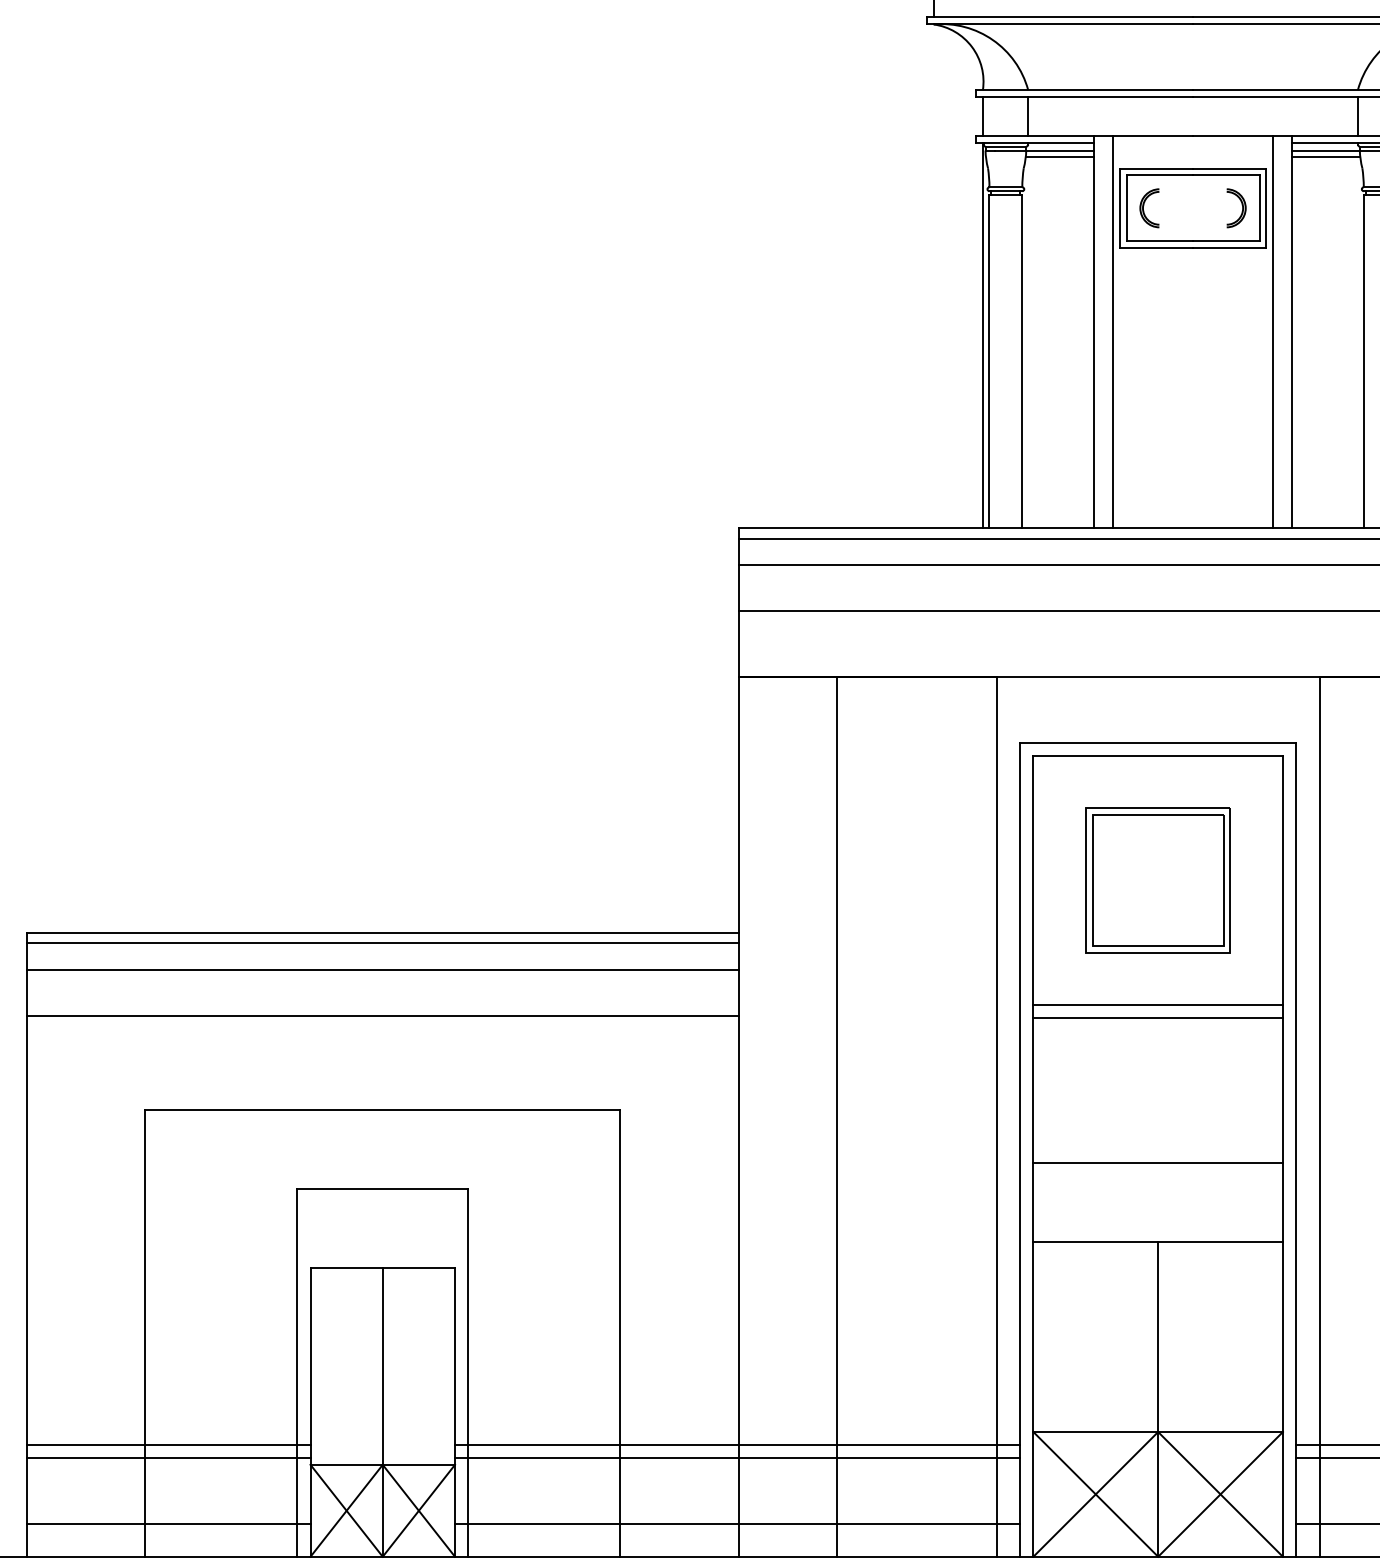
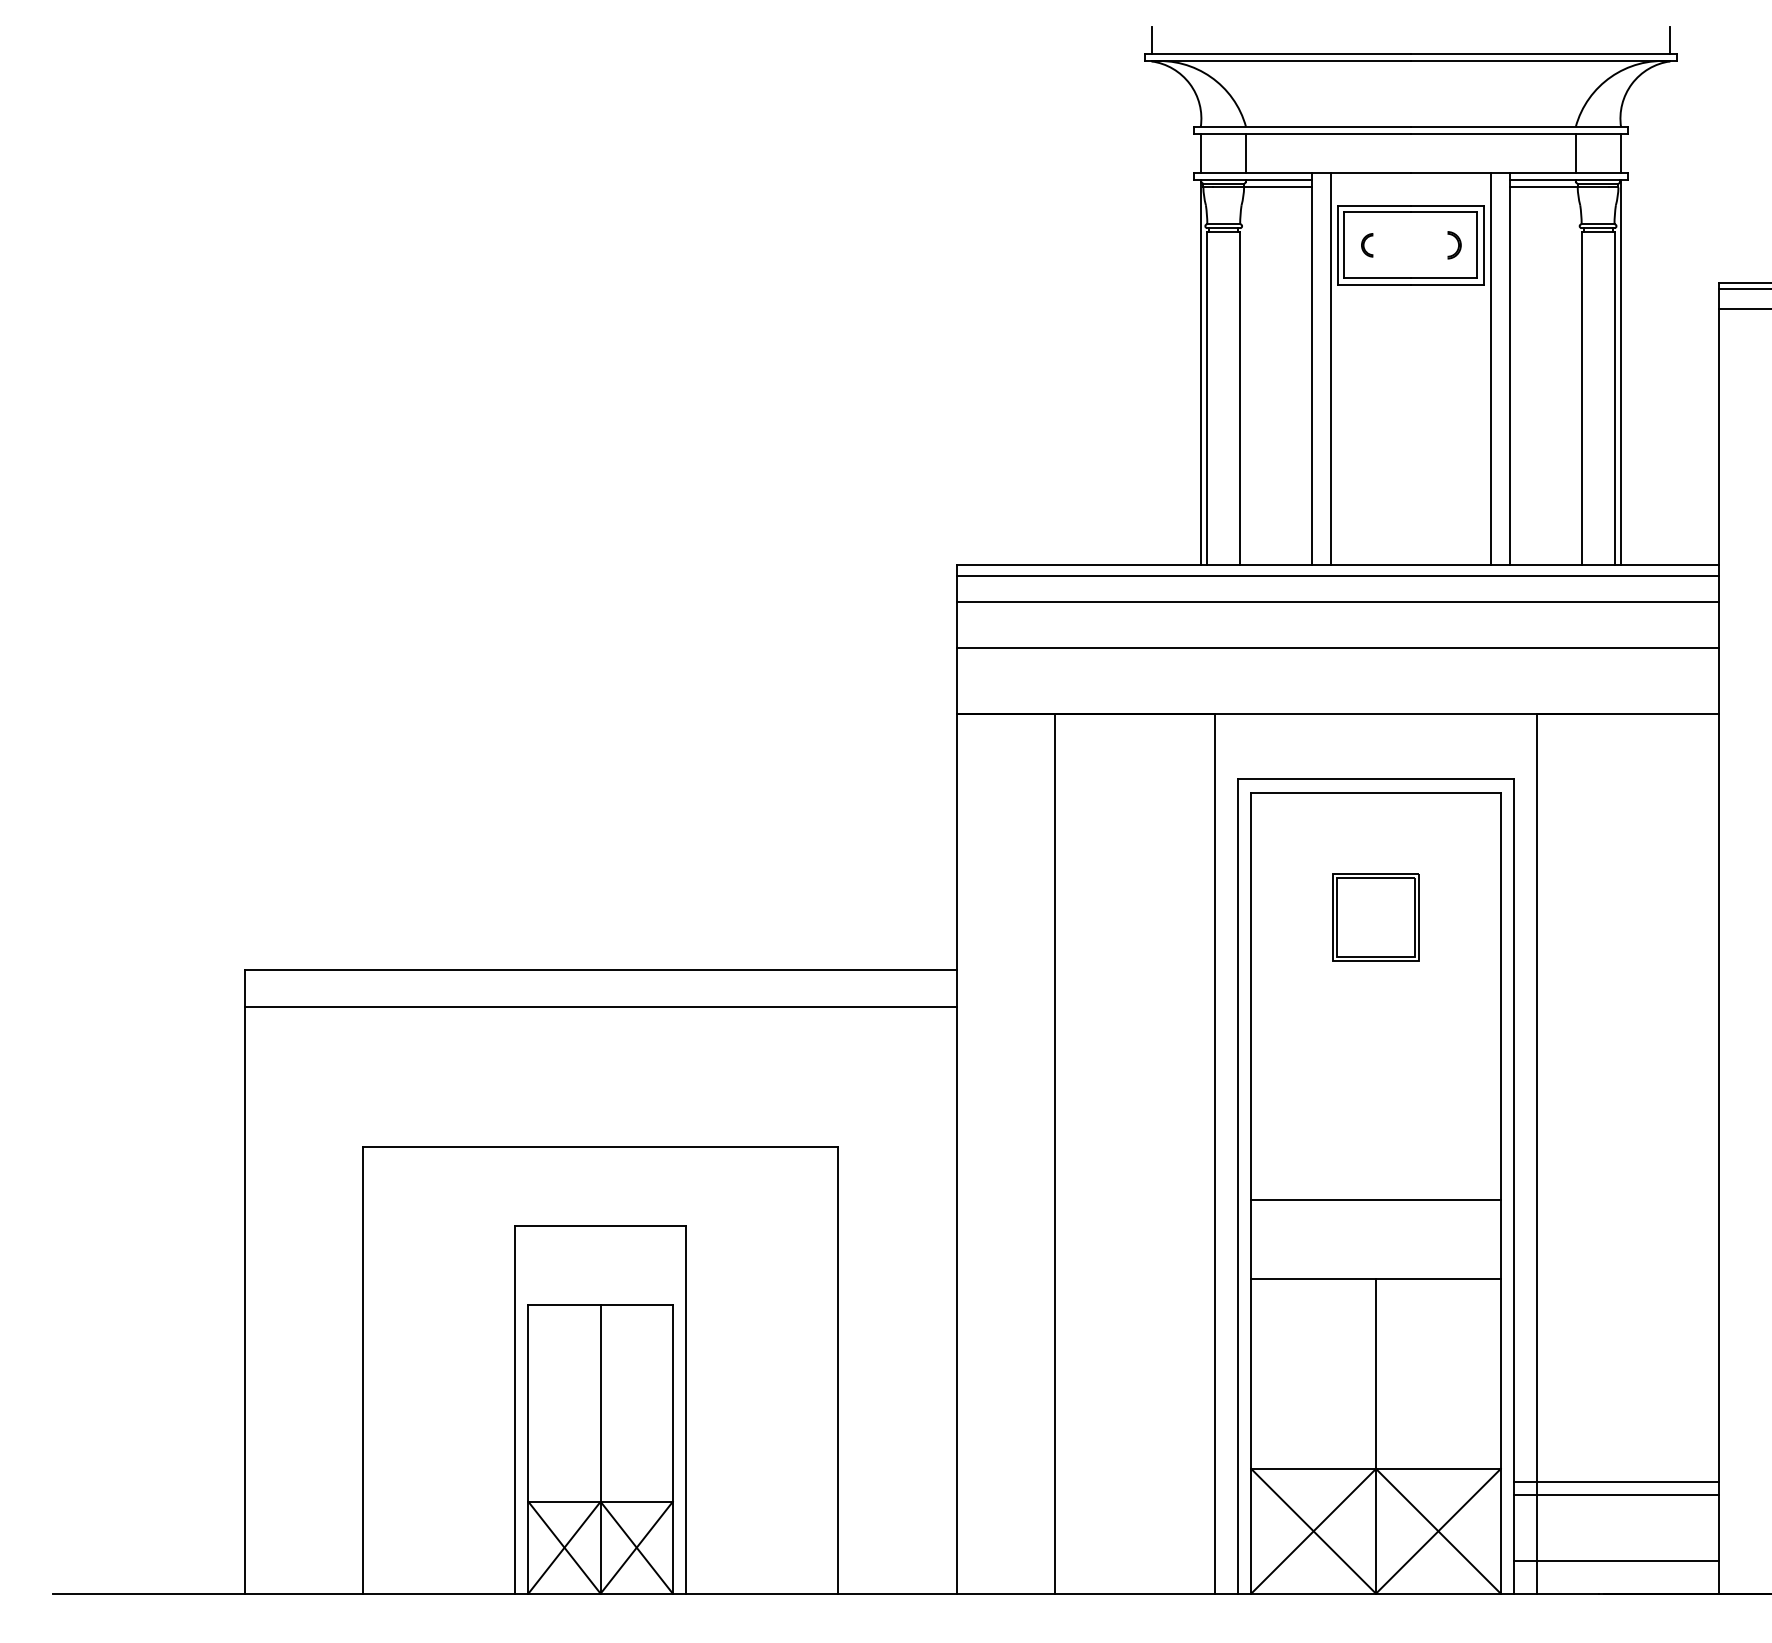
line: (1059, 157) -> (1277, 194), removed
line: (1326, 157) -> (1544, 194), removed
part: (1149, 208) -> (1367, 245), size x0.6
part: (1236, 208) -> (1454, 245), size x0.7
part: (1157, 880) -> (1375, 917), size x0.6
line: (382, 943) -> (600, 980), removed
line: (1157, 1005) -> (1375, 1042), removed
line: (382, 1015) -> (600, 1052), removed
line: (1157, 1018) -> (1375, 1055), removed
line: (168, 1445) -> (386, 1482), removed
line: (737, 1445) -> (955, 1482), removed
line: (168, 1458) -> (386, 1495), removed
line: (737, 1458) -> (955, 1495), removed
line: (168, 1523) -> (386, 1560), removed
line: (737, 1523) -> (955, 1560), removed

